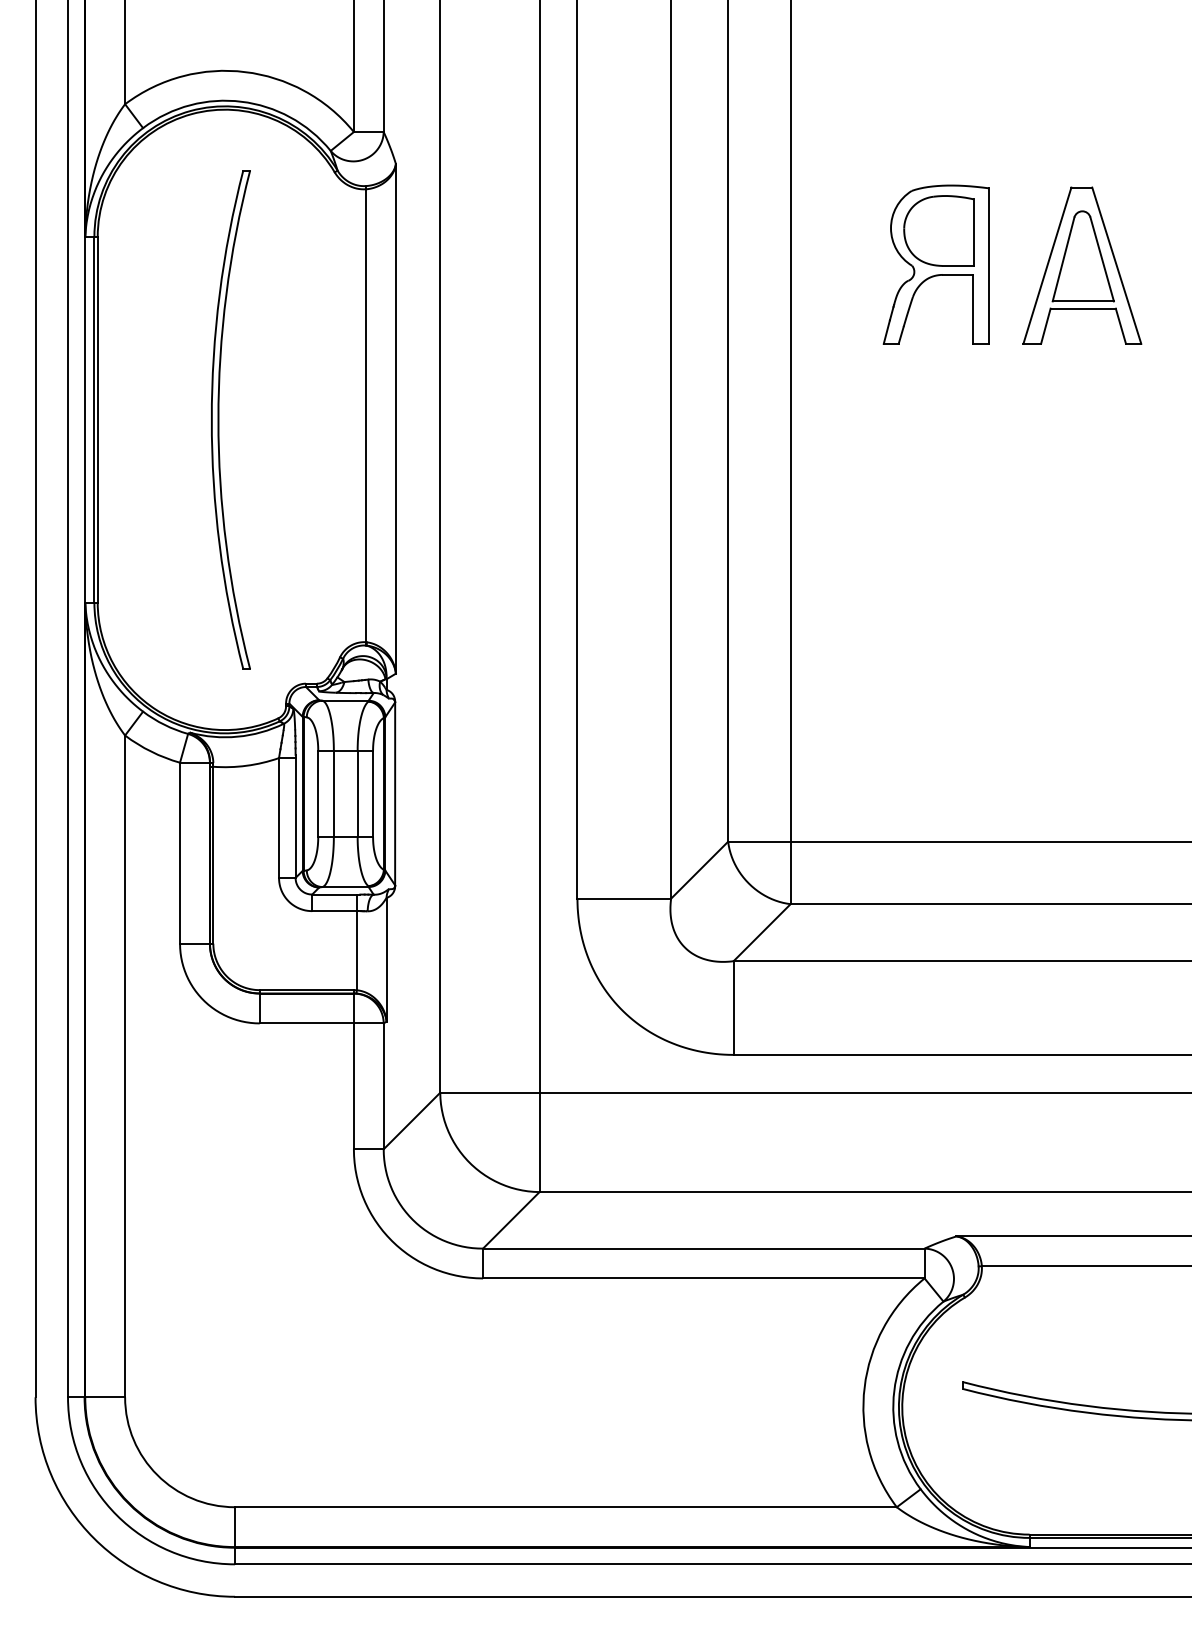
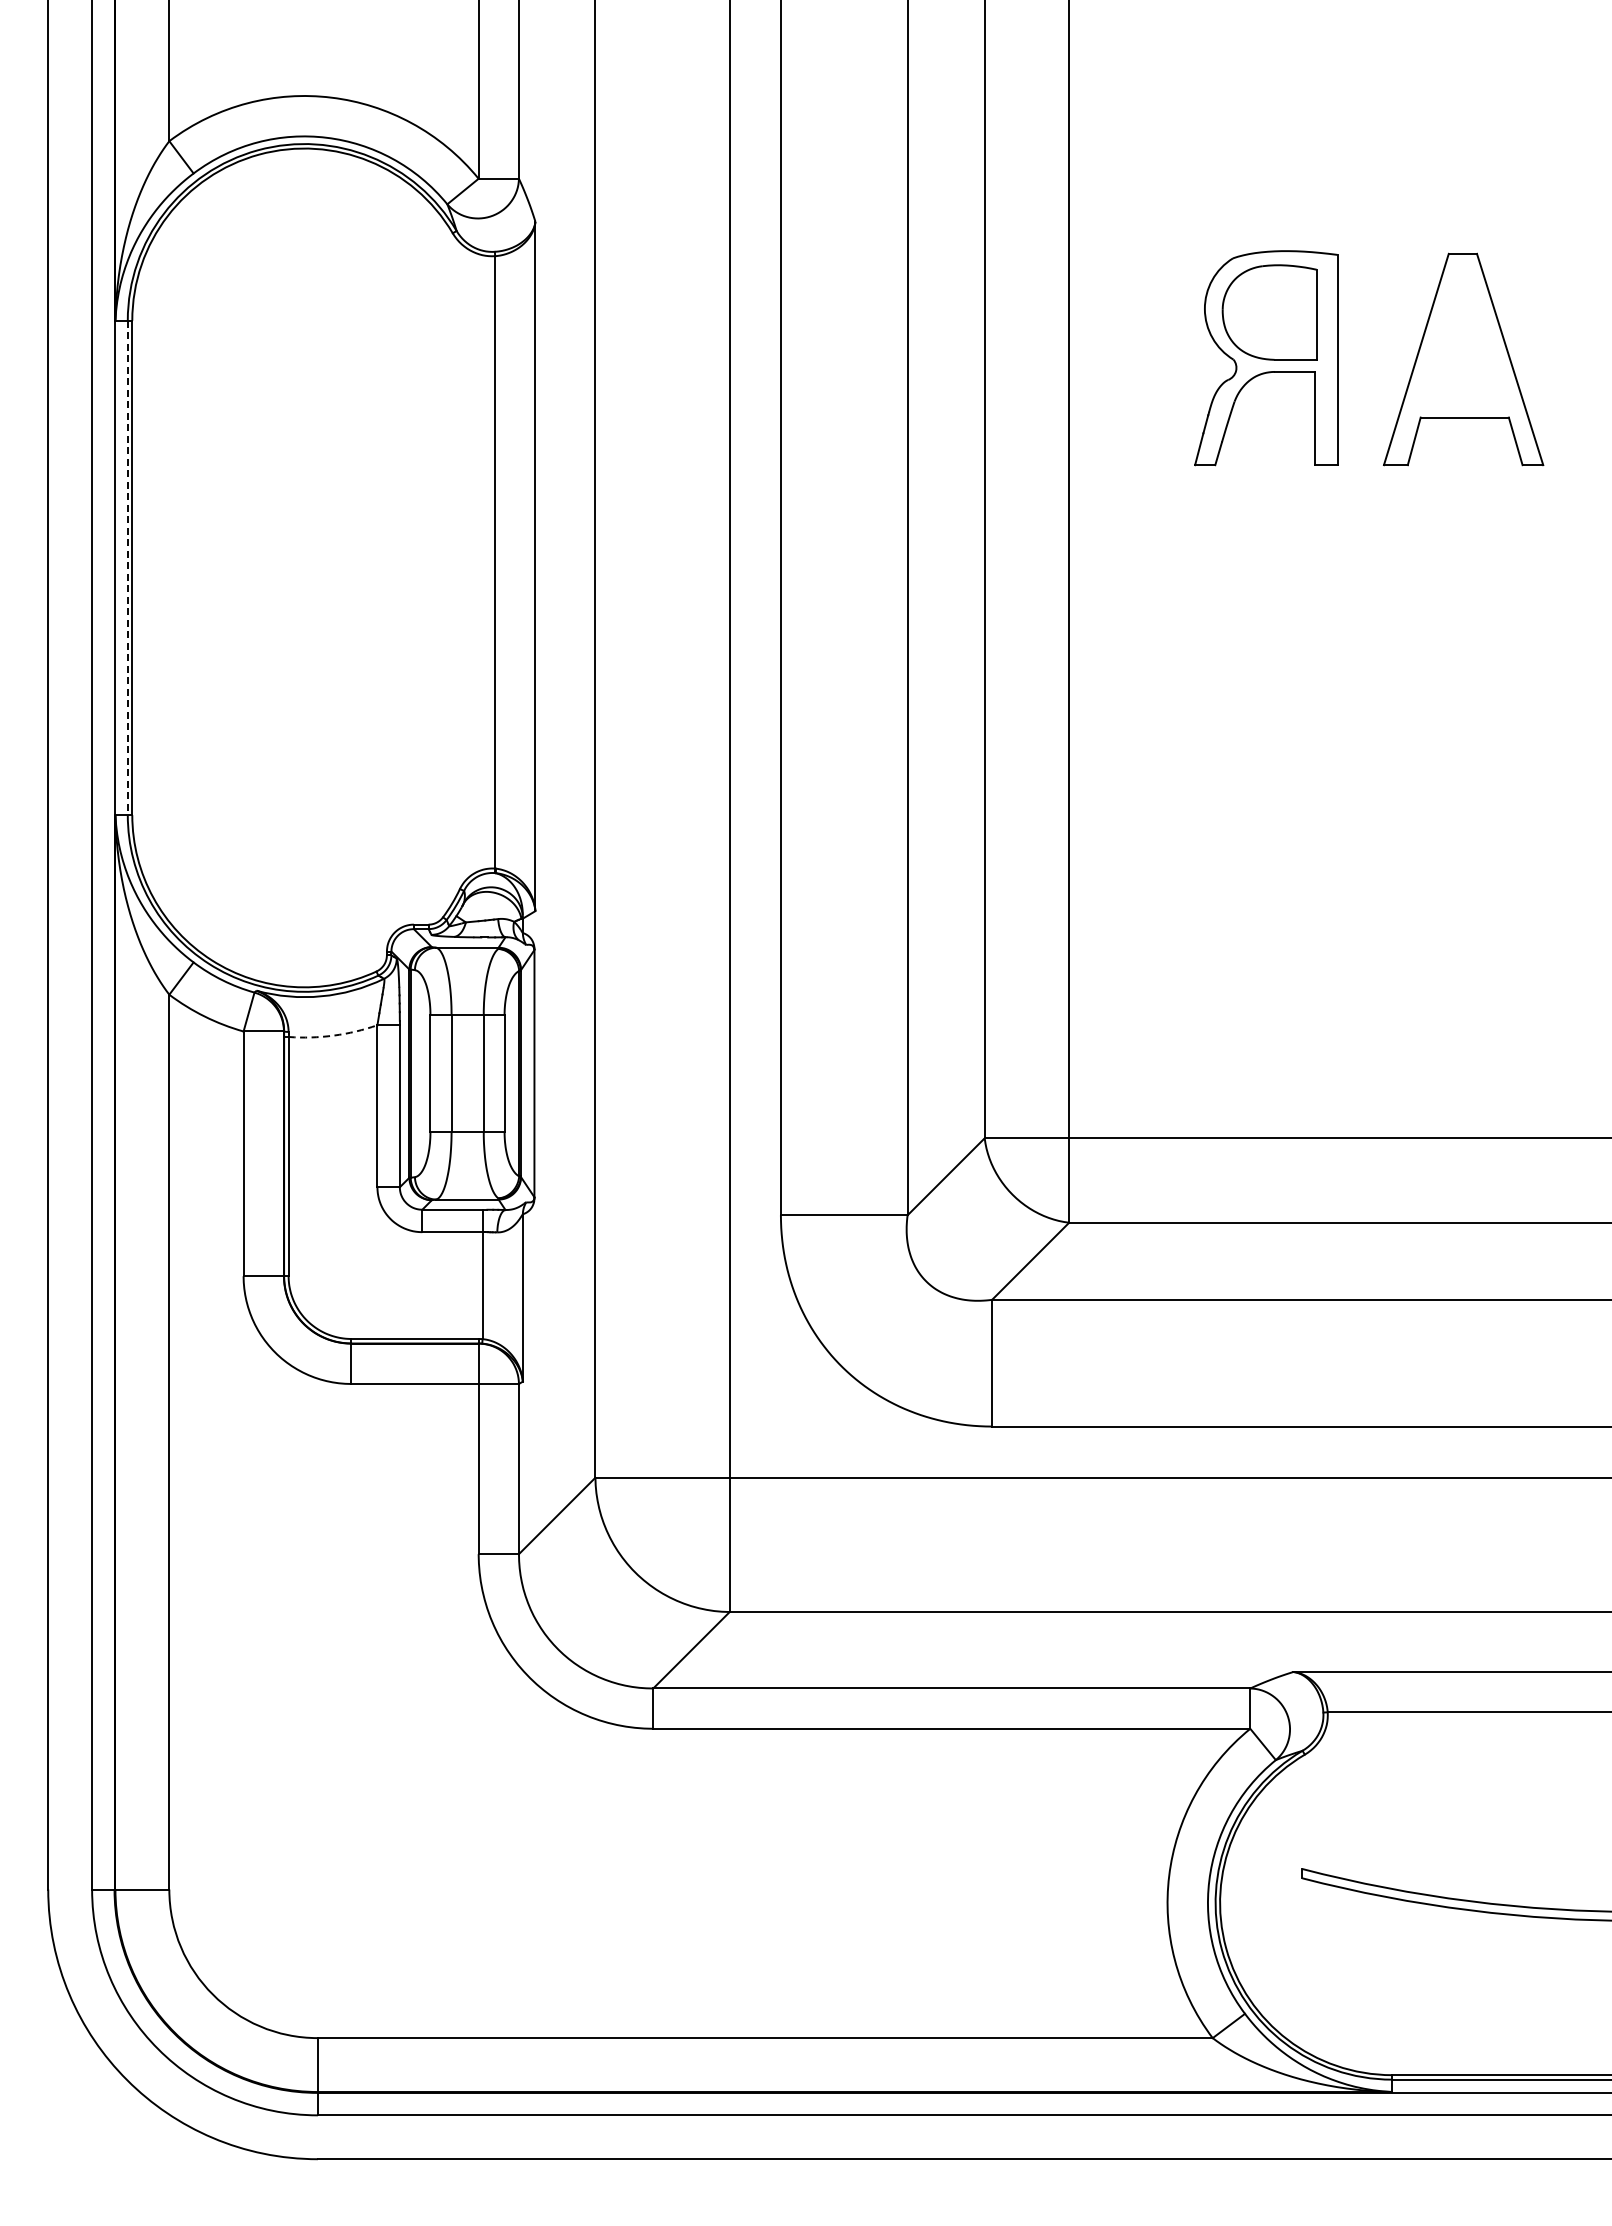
part: (1083, 256) -> (1464, 346), removed
part: (219, 419) -> (296, 567), removed
line: (94, 420) -> (127, 568), solid -> dashed
arc: (246, 765) -> (333, 1035), solid -> dashed

